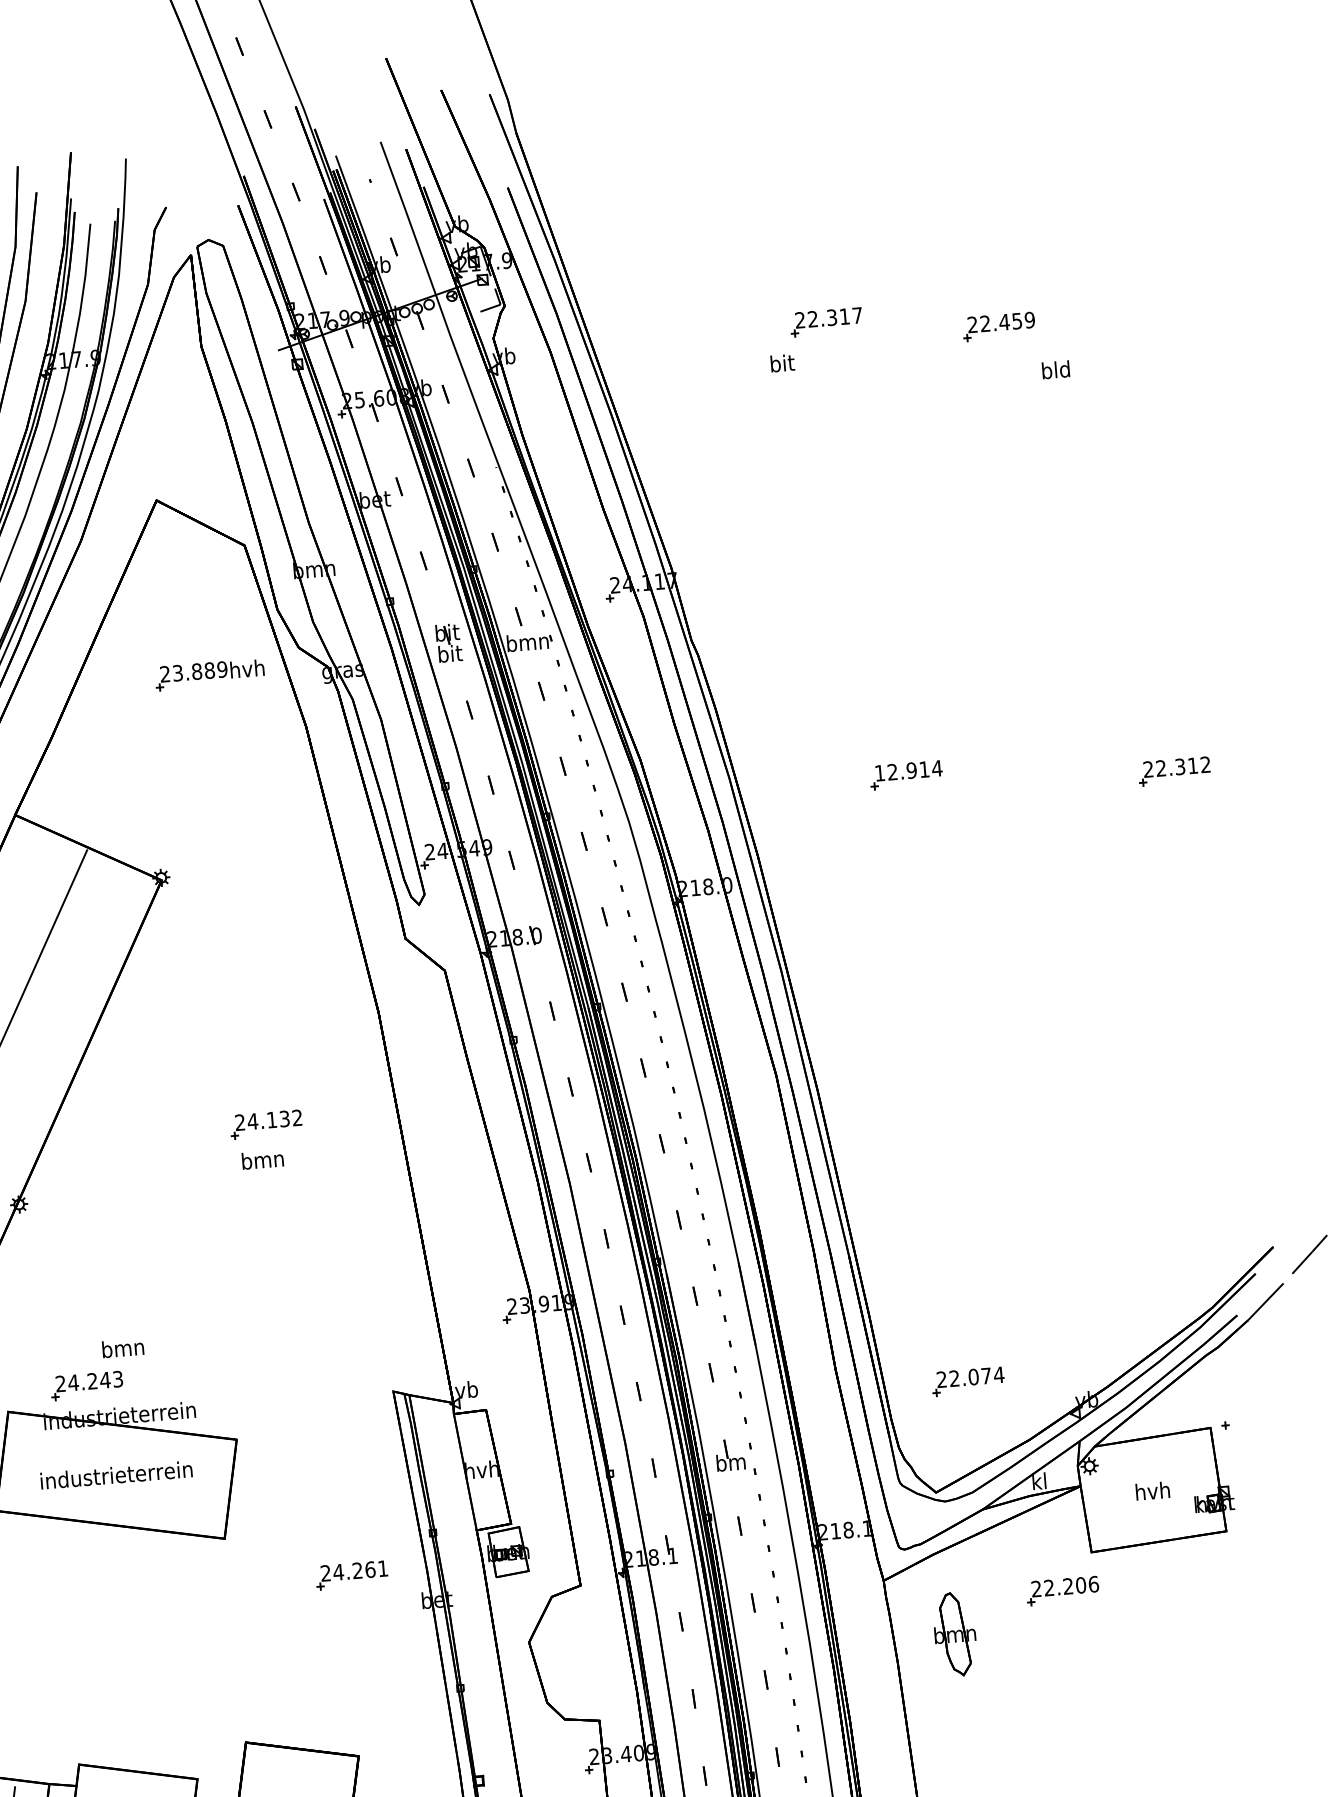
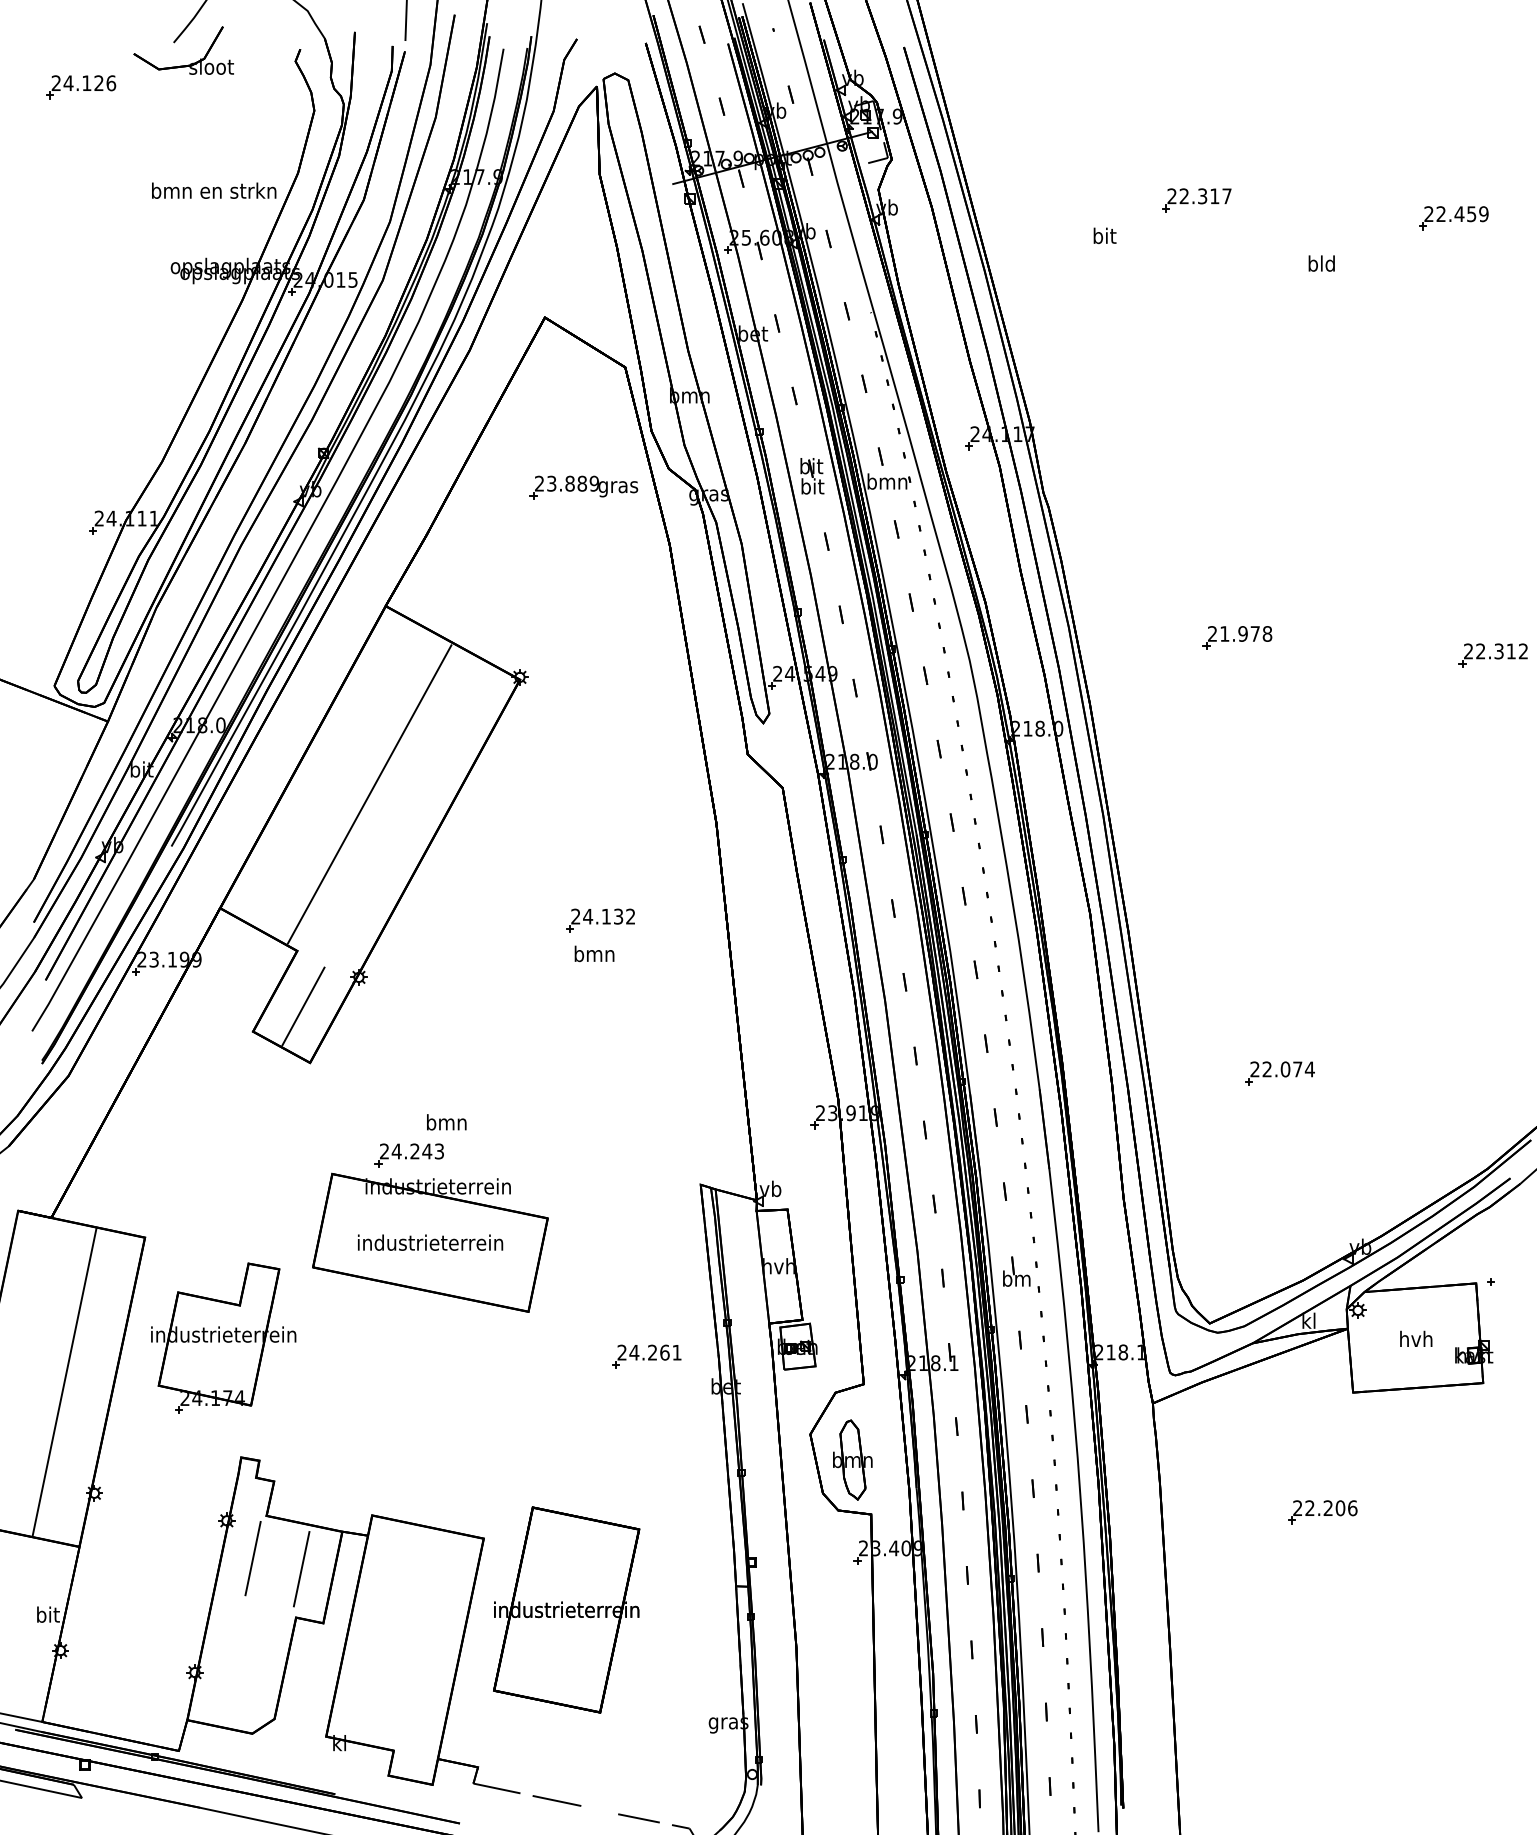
part: (998, 327) -> (1453, 218), moved
text: (782, 362) -> (1104, 235), moved
text: (1055, 369) -> (1321, 263), moved
text: (247, 670) -> (618, 486), hvh -> gras
text: (909, 770) -> (1240, 633), 12.914 -> 21.978
part: (967, 1381) -> (1279, 1073), moved
part: (1062, 1591) -> (1322, 1512), moved
part: (954, 1633) -> (852, 1459), moved

